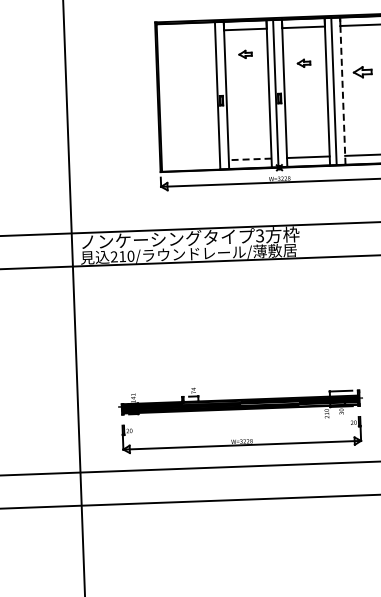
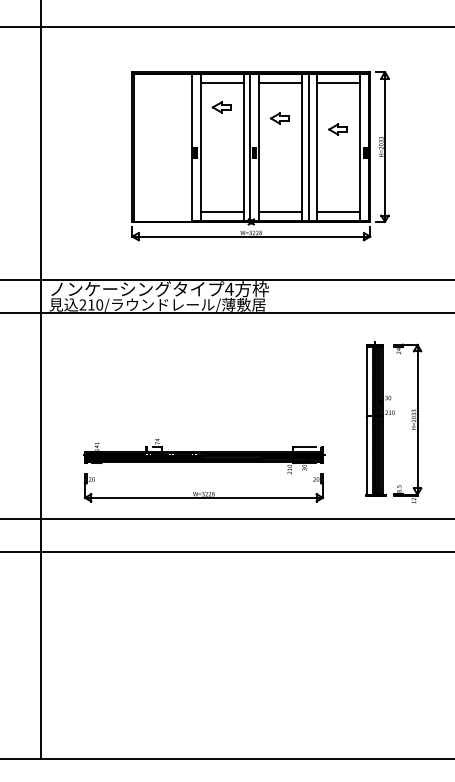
part: (245, 54) -> (221, 107), size x1.43
part: (303, 63) -> (279, 118), size x1.43
line: (342, 90) -> (317, 147), dashed -> solid
line: (249, 159) -> (221, 212), dashed -> solid
text: (260, 235) -> (229, 288), 3 -> 4

